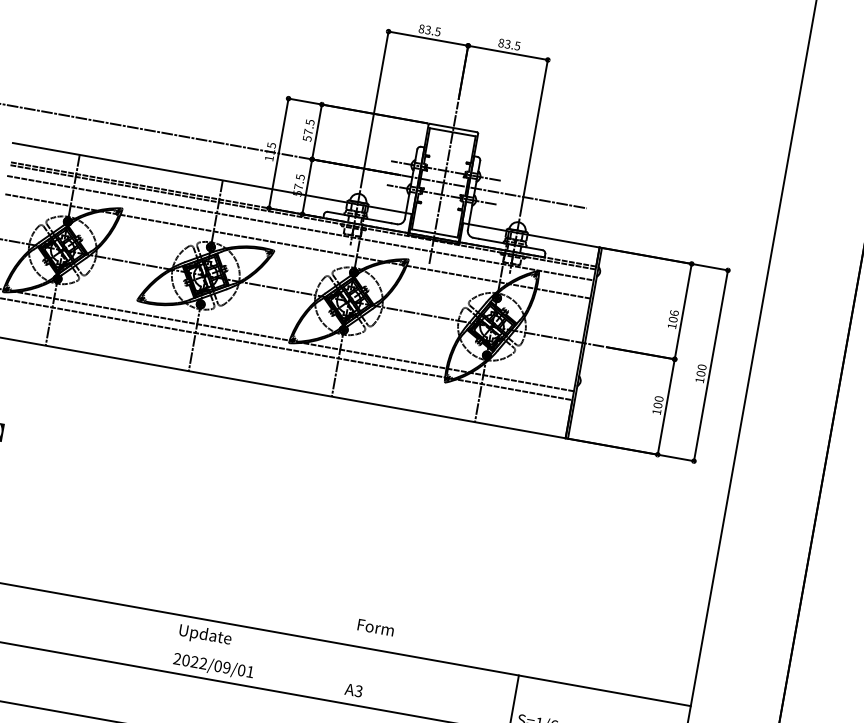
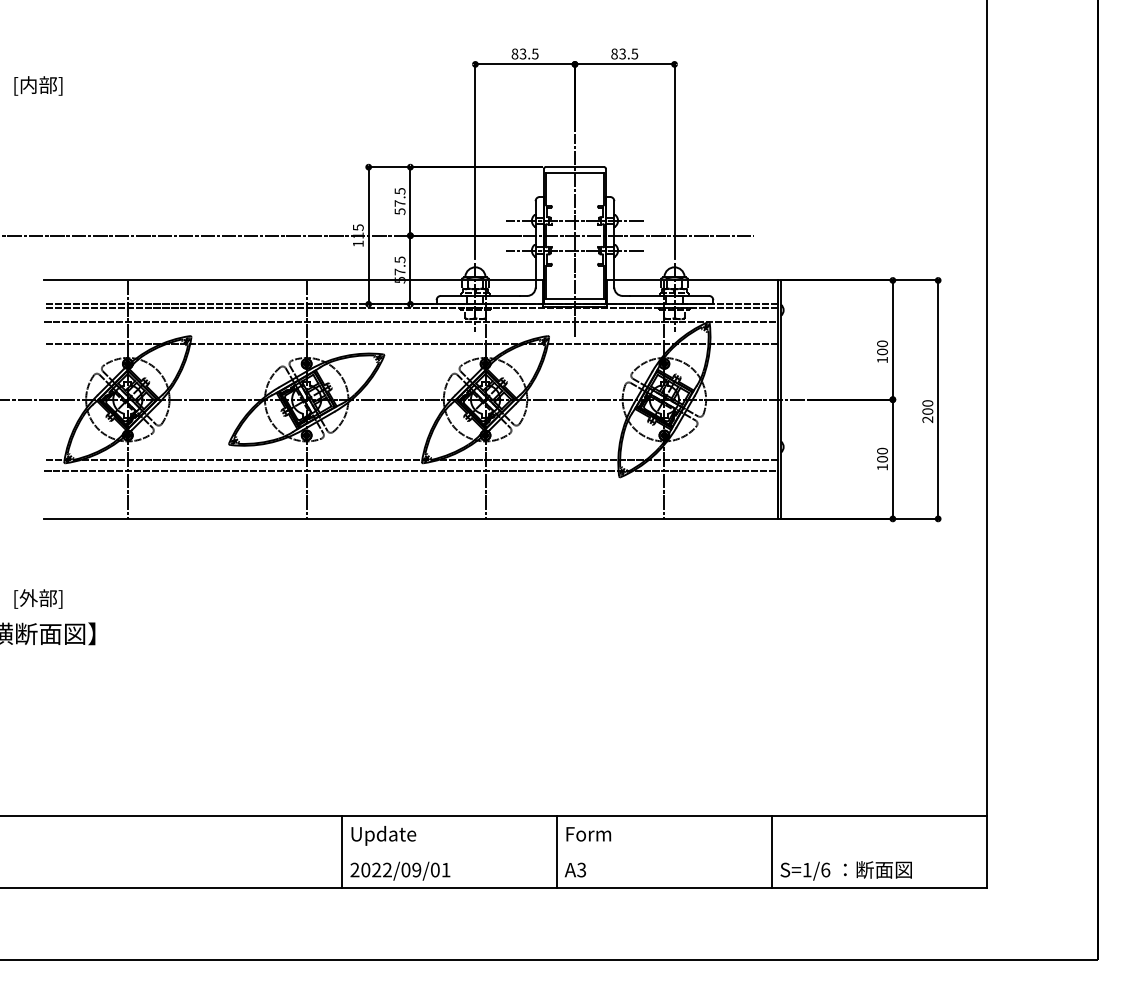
text: (674, 312) -> (882, 343), 106 -> 100
text: (699, 380) -> (927, 419), 100 -> 200
text: (375, 627) -> (588, 834), moved
line: (169, 643) -> (342, 852), added
line: (341, 673) -> (557, 852), added

